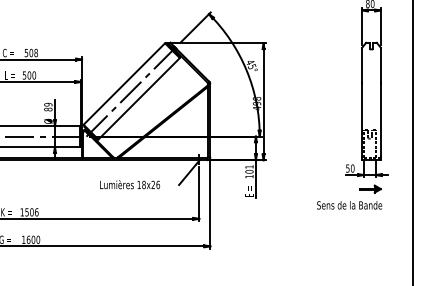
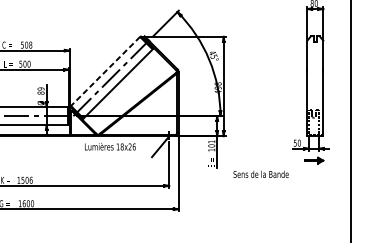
line: (124, 83) -> (105, 70), solid -> dashed
text: (130, 184) -> (110, 146), moved
text: (349, 205) -> (261, 174), moved

